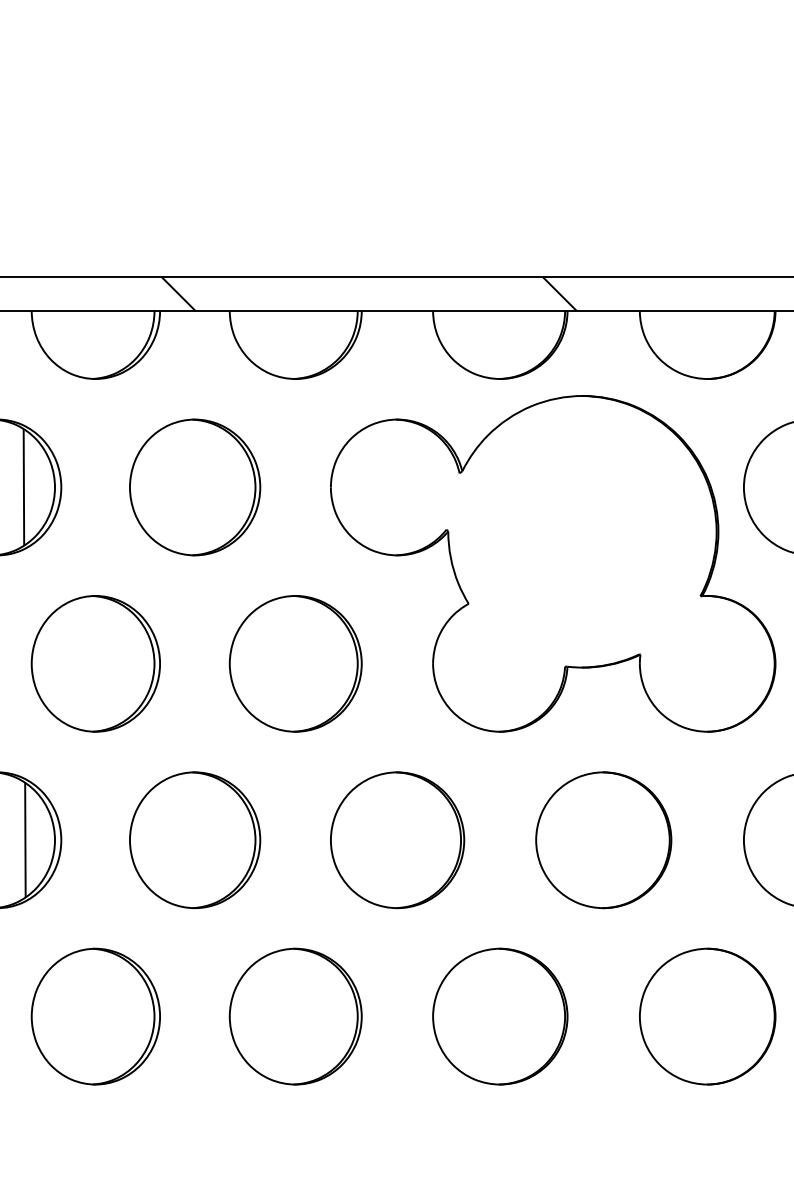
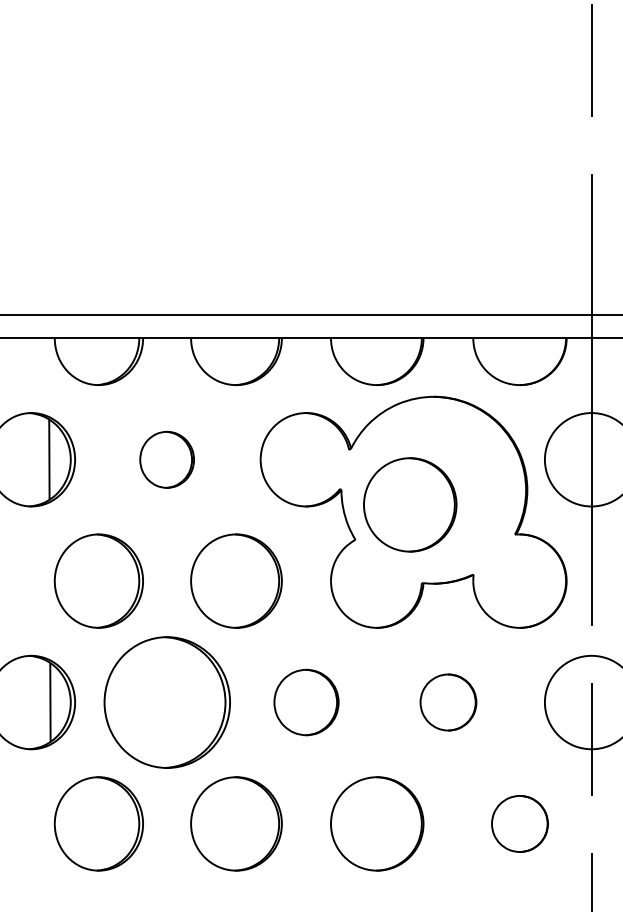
hatch: (368, 293) -> (286, 326), removed
part: (194, 487) -> (166, 459), size x0.6
part: (548, 552) -> (410, 504), added
part: (194, 840) -> (166, 702), size x1.4
part: (397, 840) -> (306, 702), size x0.7
part: (603, 840) -> (448, 702), size x0.6
part: (707, 1016) -> (519, 823), size x0.6

